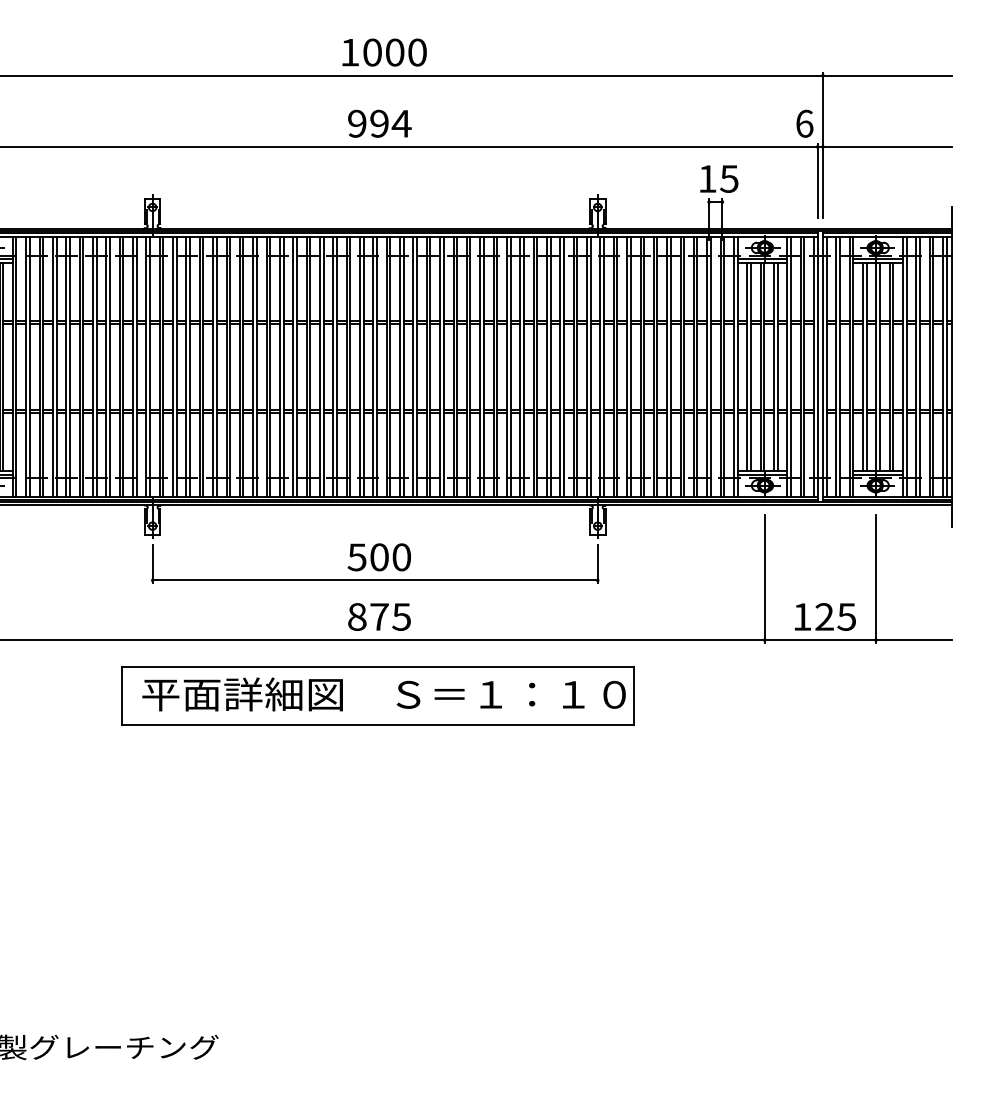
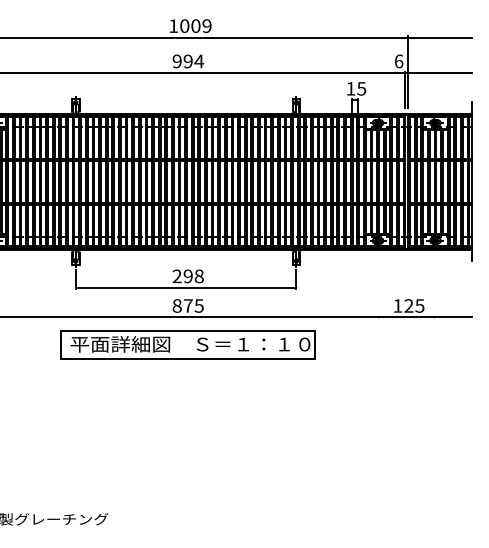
text: (416, 51) -> (206, 25), 1000 -> 1009
text: (378, 557) -> (187, 276), 500 -> 298
line: (765, 577) -> (379, 286), removed
line: (876, 577) -> (434, 286), removed

